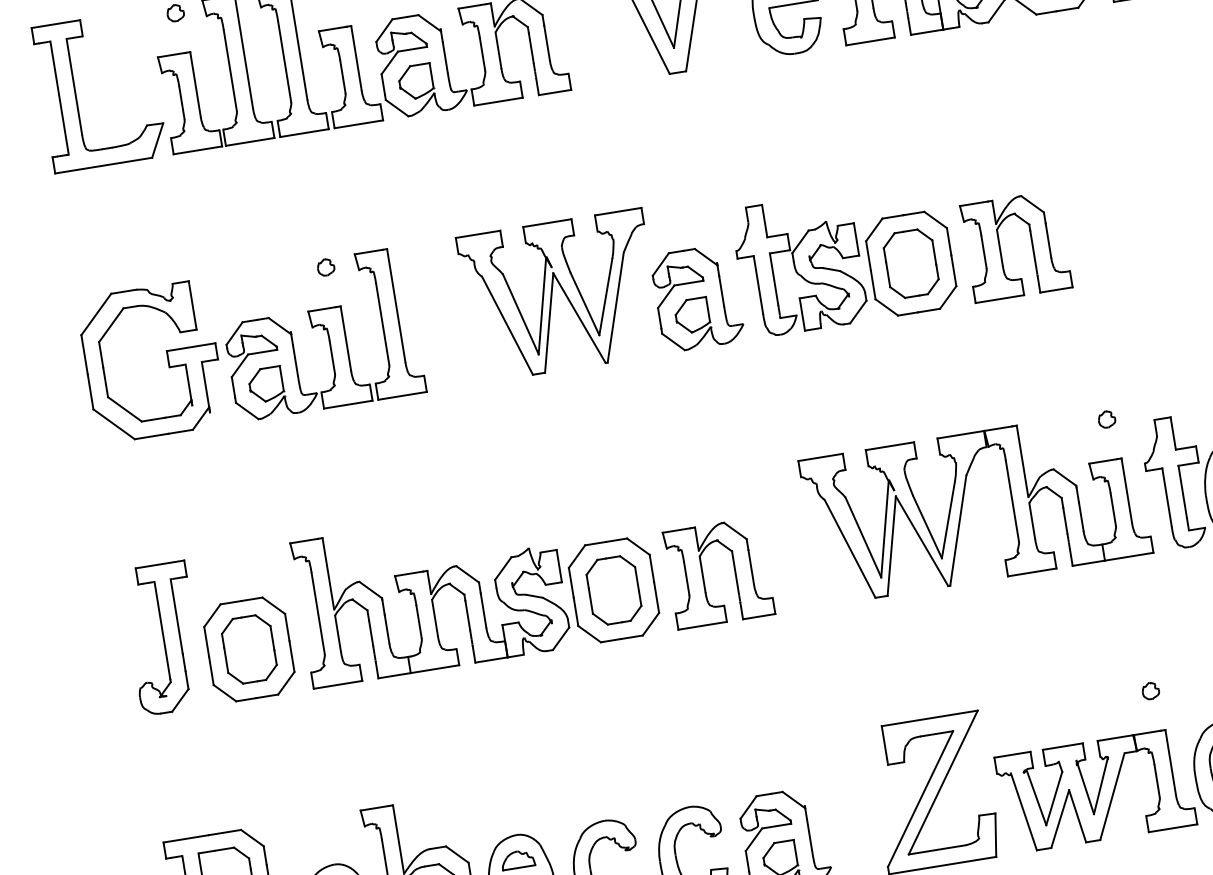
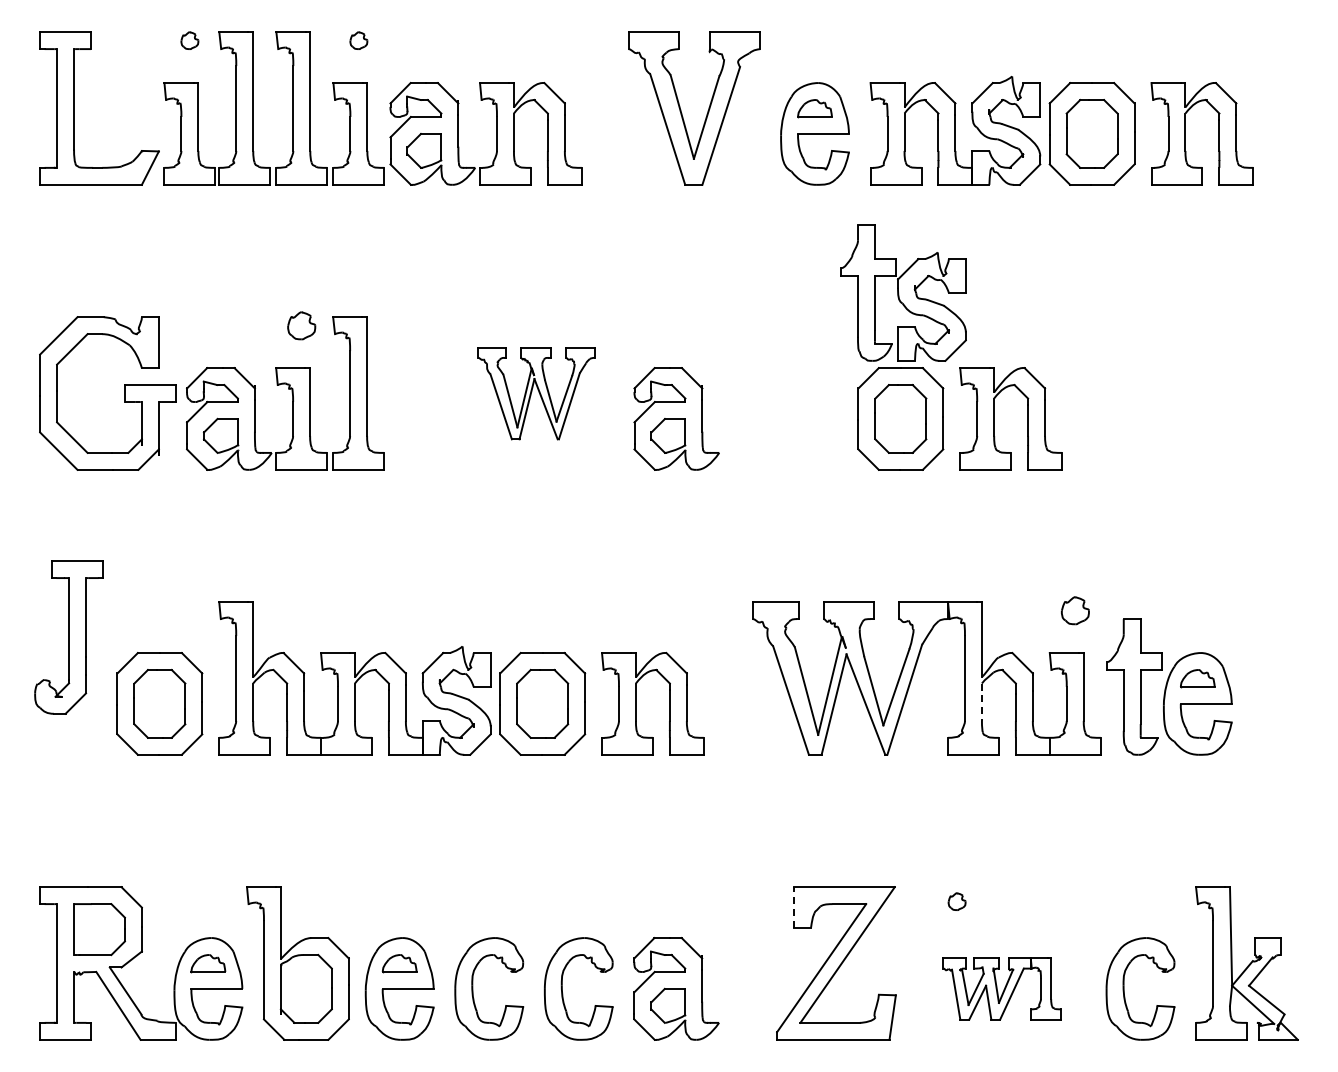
part: (799, 264) -> (903, 292), moved
part: (325, 267) -> (301, 325), size x1.6
part: (560, 295) -> (536, 393), size x0.6
part: (1106, 419) -> (1074, 610), size x1.6
line: (1031, 521) -> (981, 702), solid -> dashed
part: (163, 638) -> (68, 637), moved
part: (1150, 690) -> (956, 901), moved
line: (885, 744) -> (794, 906), solid -> dashed
part: (1095, 790) -> (1002, 988), size x0.6

